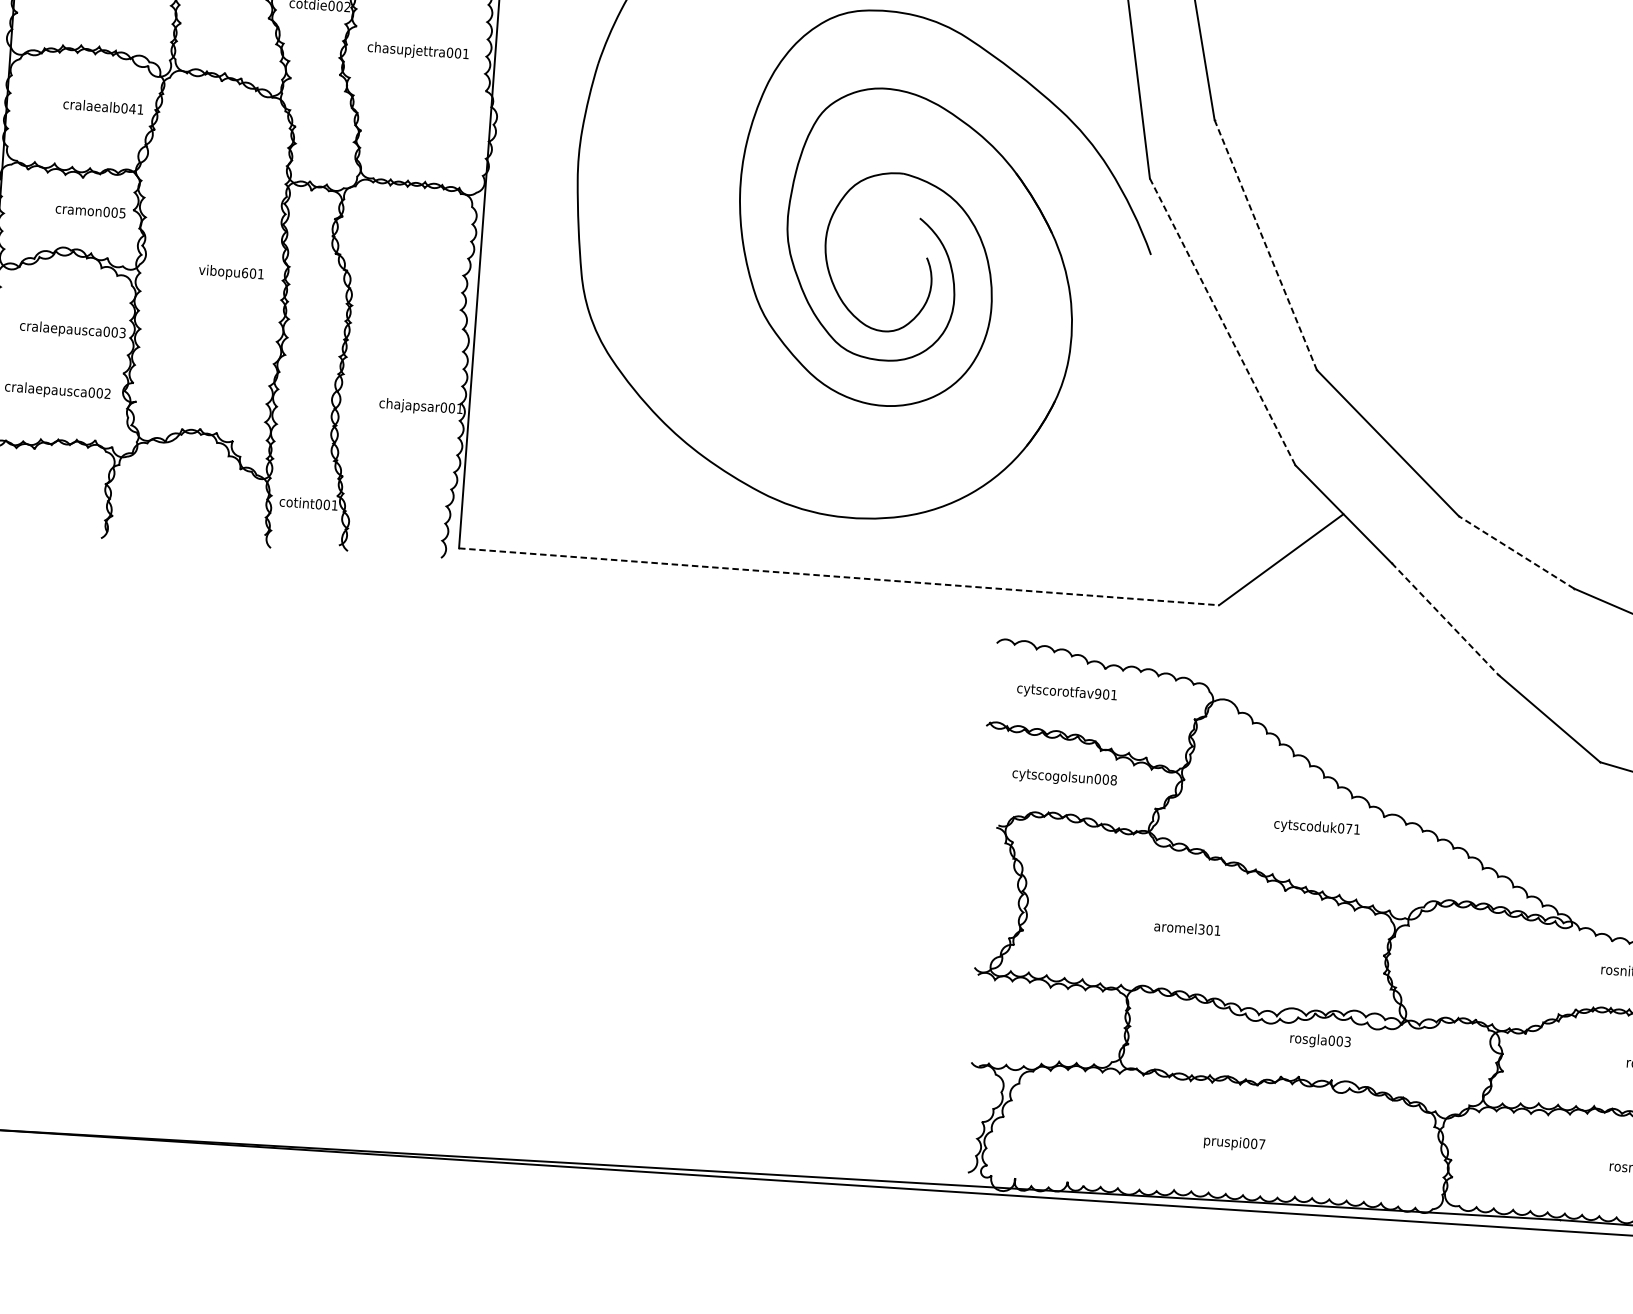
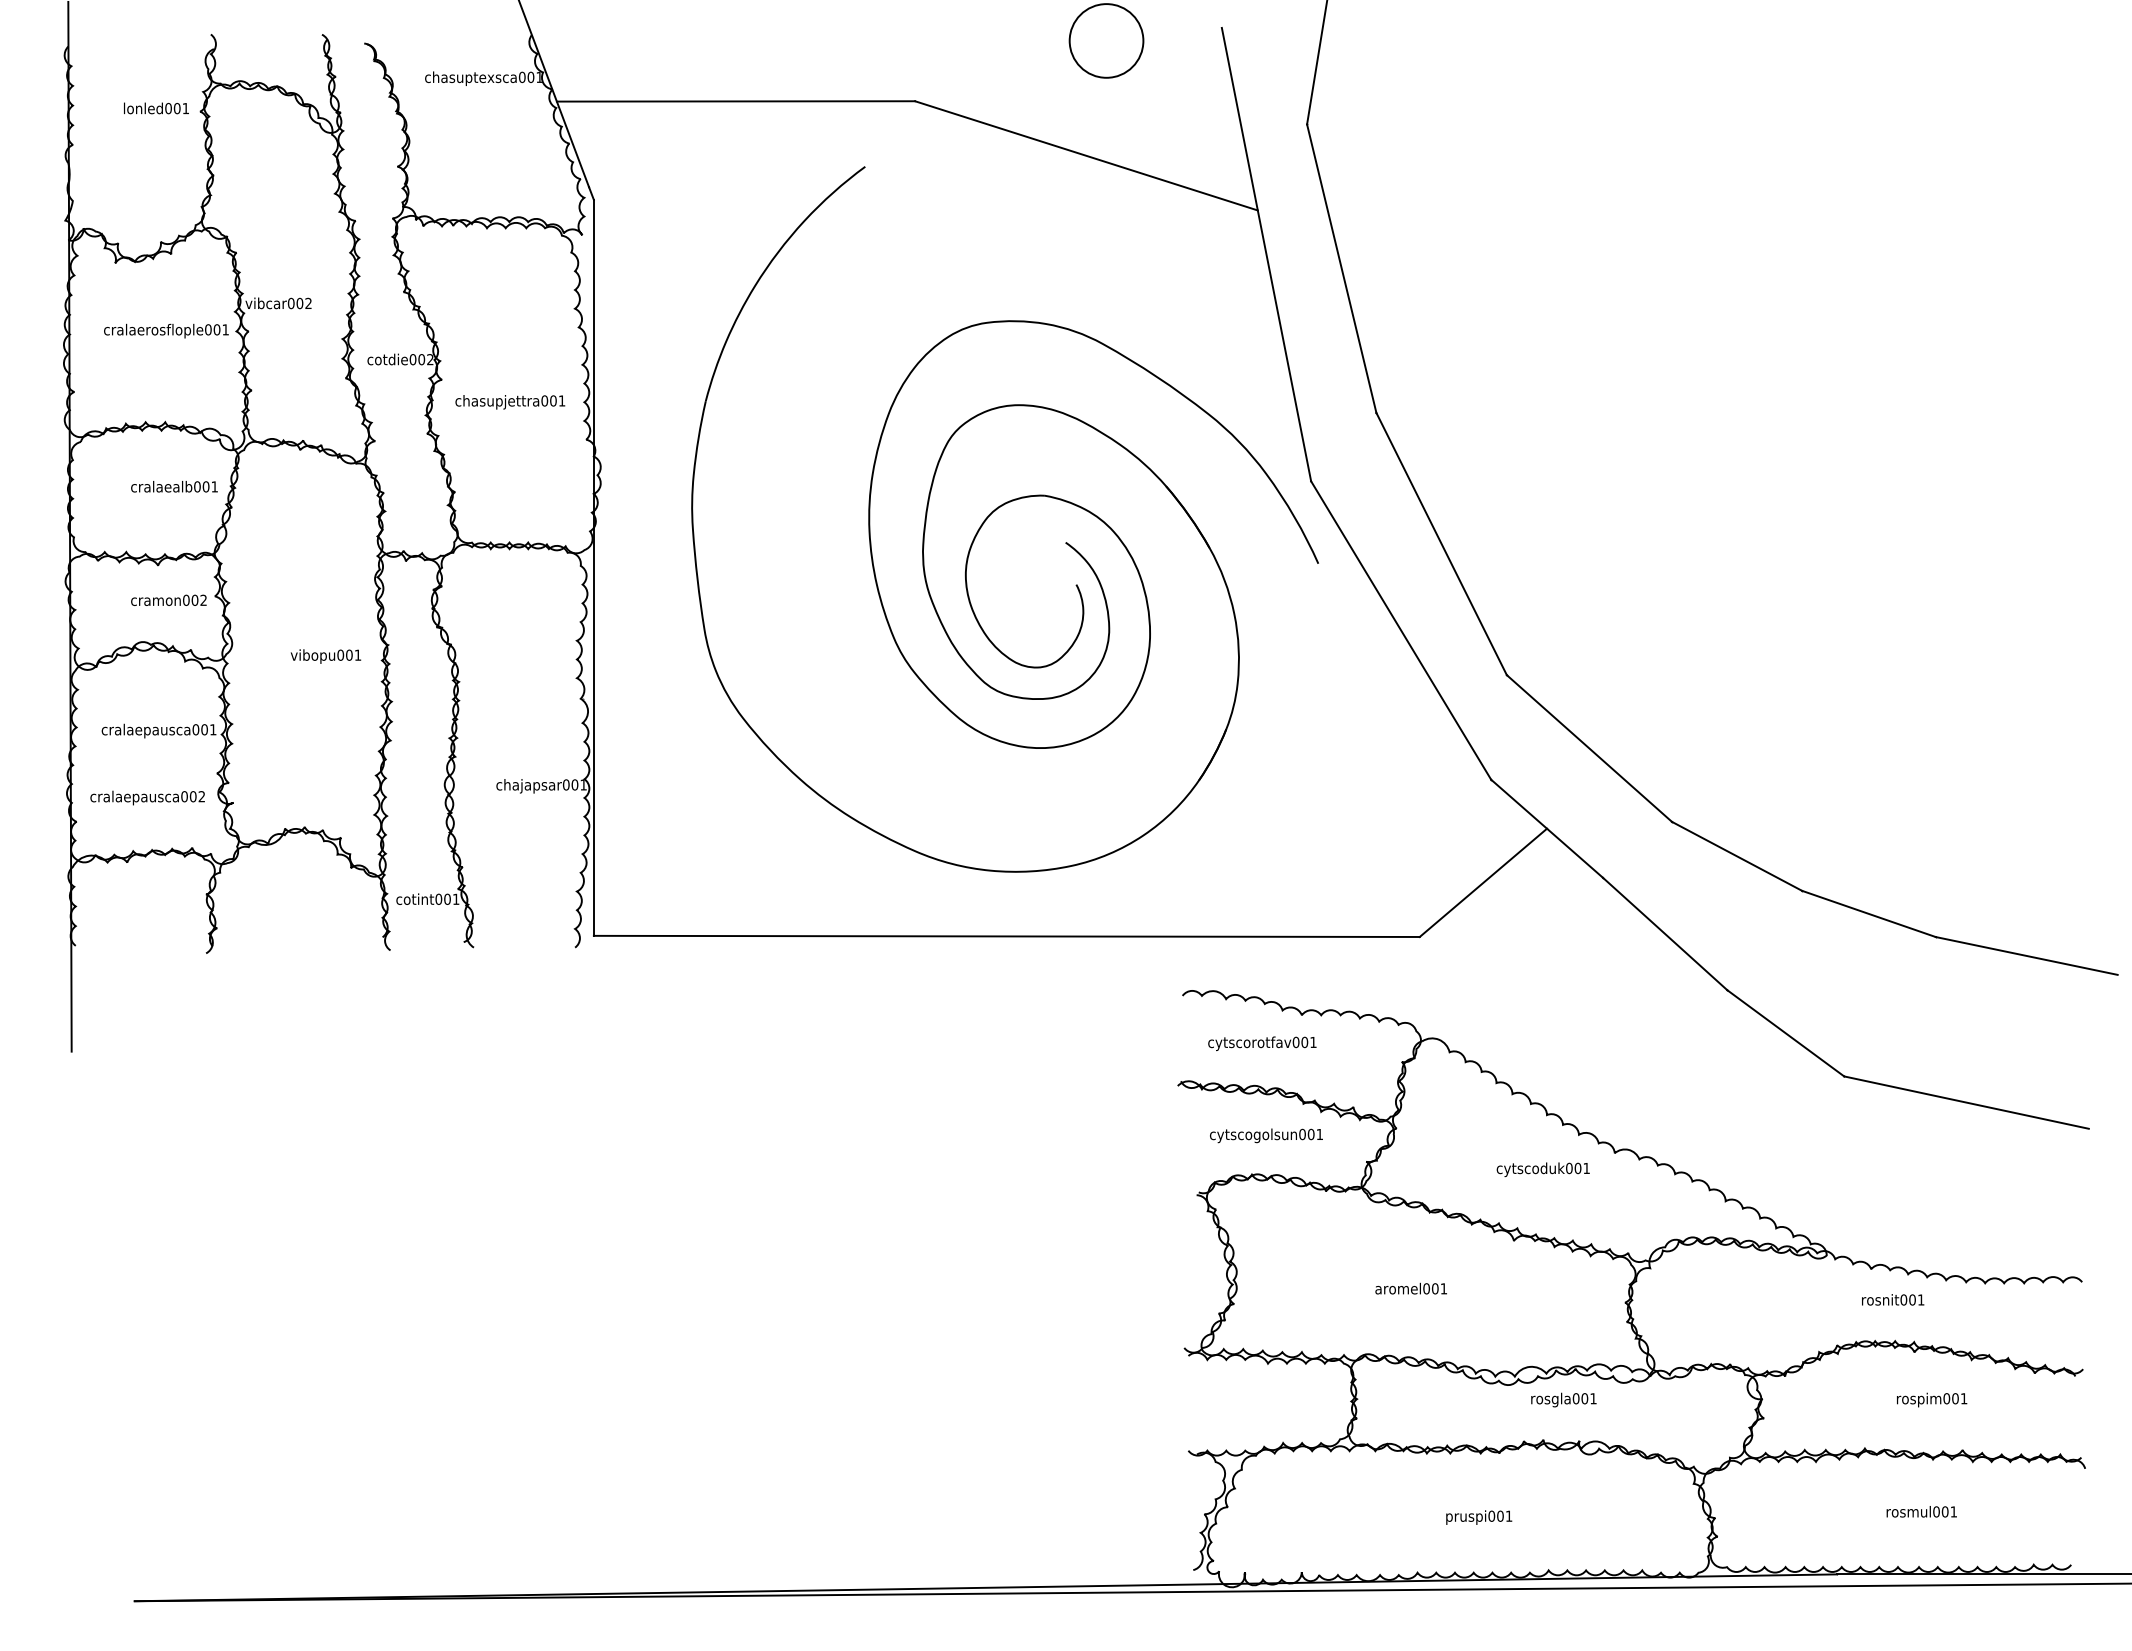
text: (132, 108) -> (205, 486), cralaealb041 -> cralaealb001
text: (122, 212) -> (203, 599), cramon005 -> cramon002
line: (1265, 244) -> (1441, 543), dashed -> solid
text: (244, 272) -> (340, 654), vibopu601 -> vibopu001
line: (1222, 321) -> (1401, 630), dashed -> solid
text: (122, 332) -> (213, 729), cralaepausca003 -> cralaepausca001
line: (1516, 552) -> (1737, 856), dashed -> solid
line: (838, 576) -> (1006, 936), dashed -> solid
line: (1445, 618) -> (1665, 933), dashed -> solid
text: (1097, 693) -> (1295, 1042), cytscorotfav901 -> cytscorotfav001
text: (1113, 780) -> (1319, 1134), cytscogolsun008 -> cytscogolsun001
text: (1348, 828) -> (1577, 1168), cytscoduk071 -> cytscoduk001
text: (1201, 929) -> (1426, 1288), aromel301 -> aromel001
text: (1347, 1041) -> (1593, 1398), rosgla003 -> rosgla001
text: (1262, 1143) -> (1509, 1515), pruspi007 -> pruspi001

